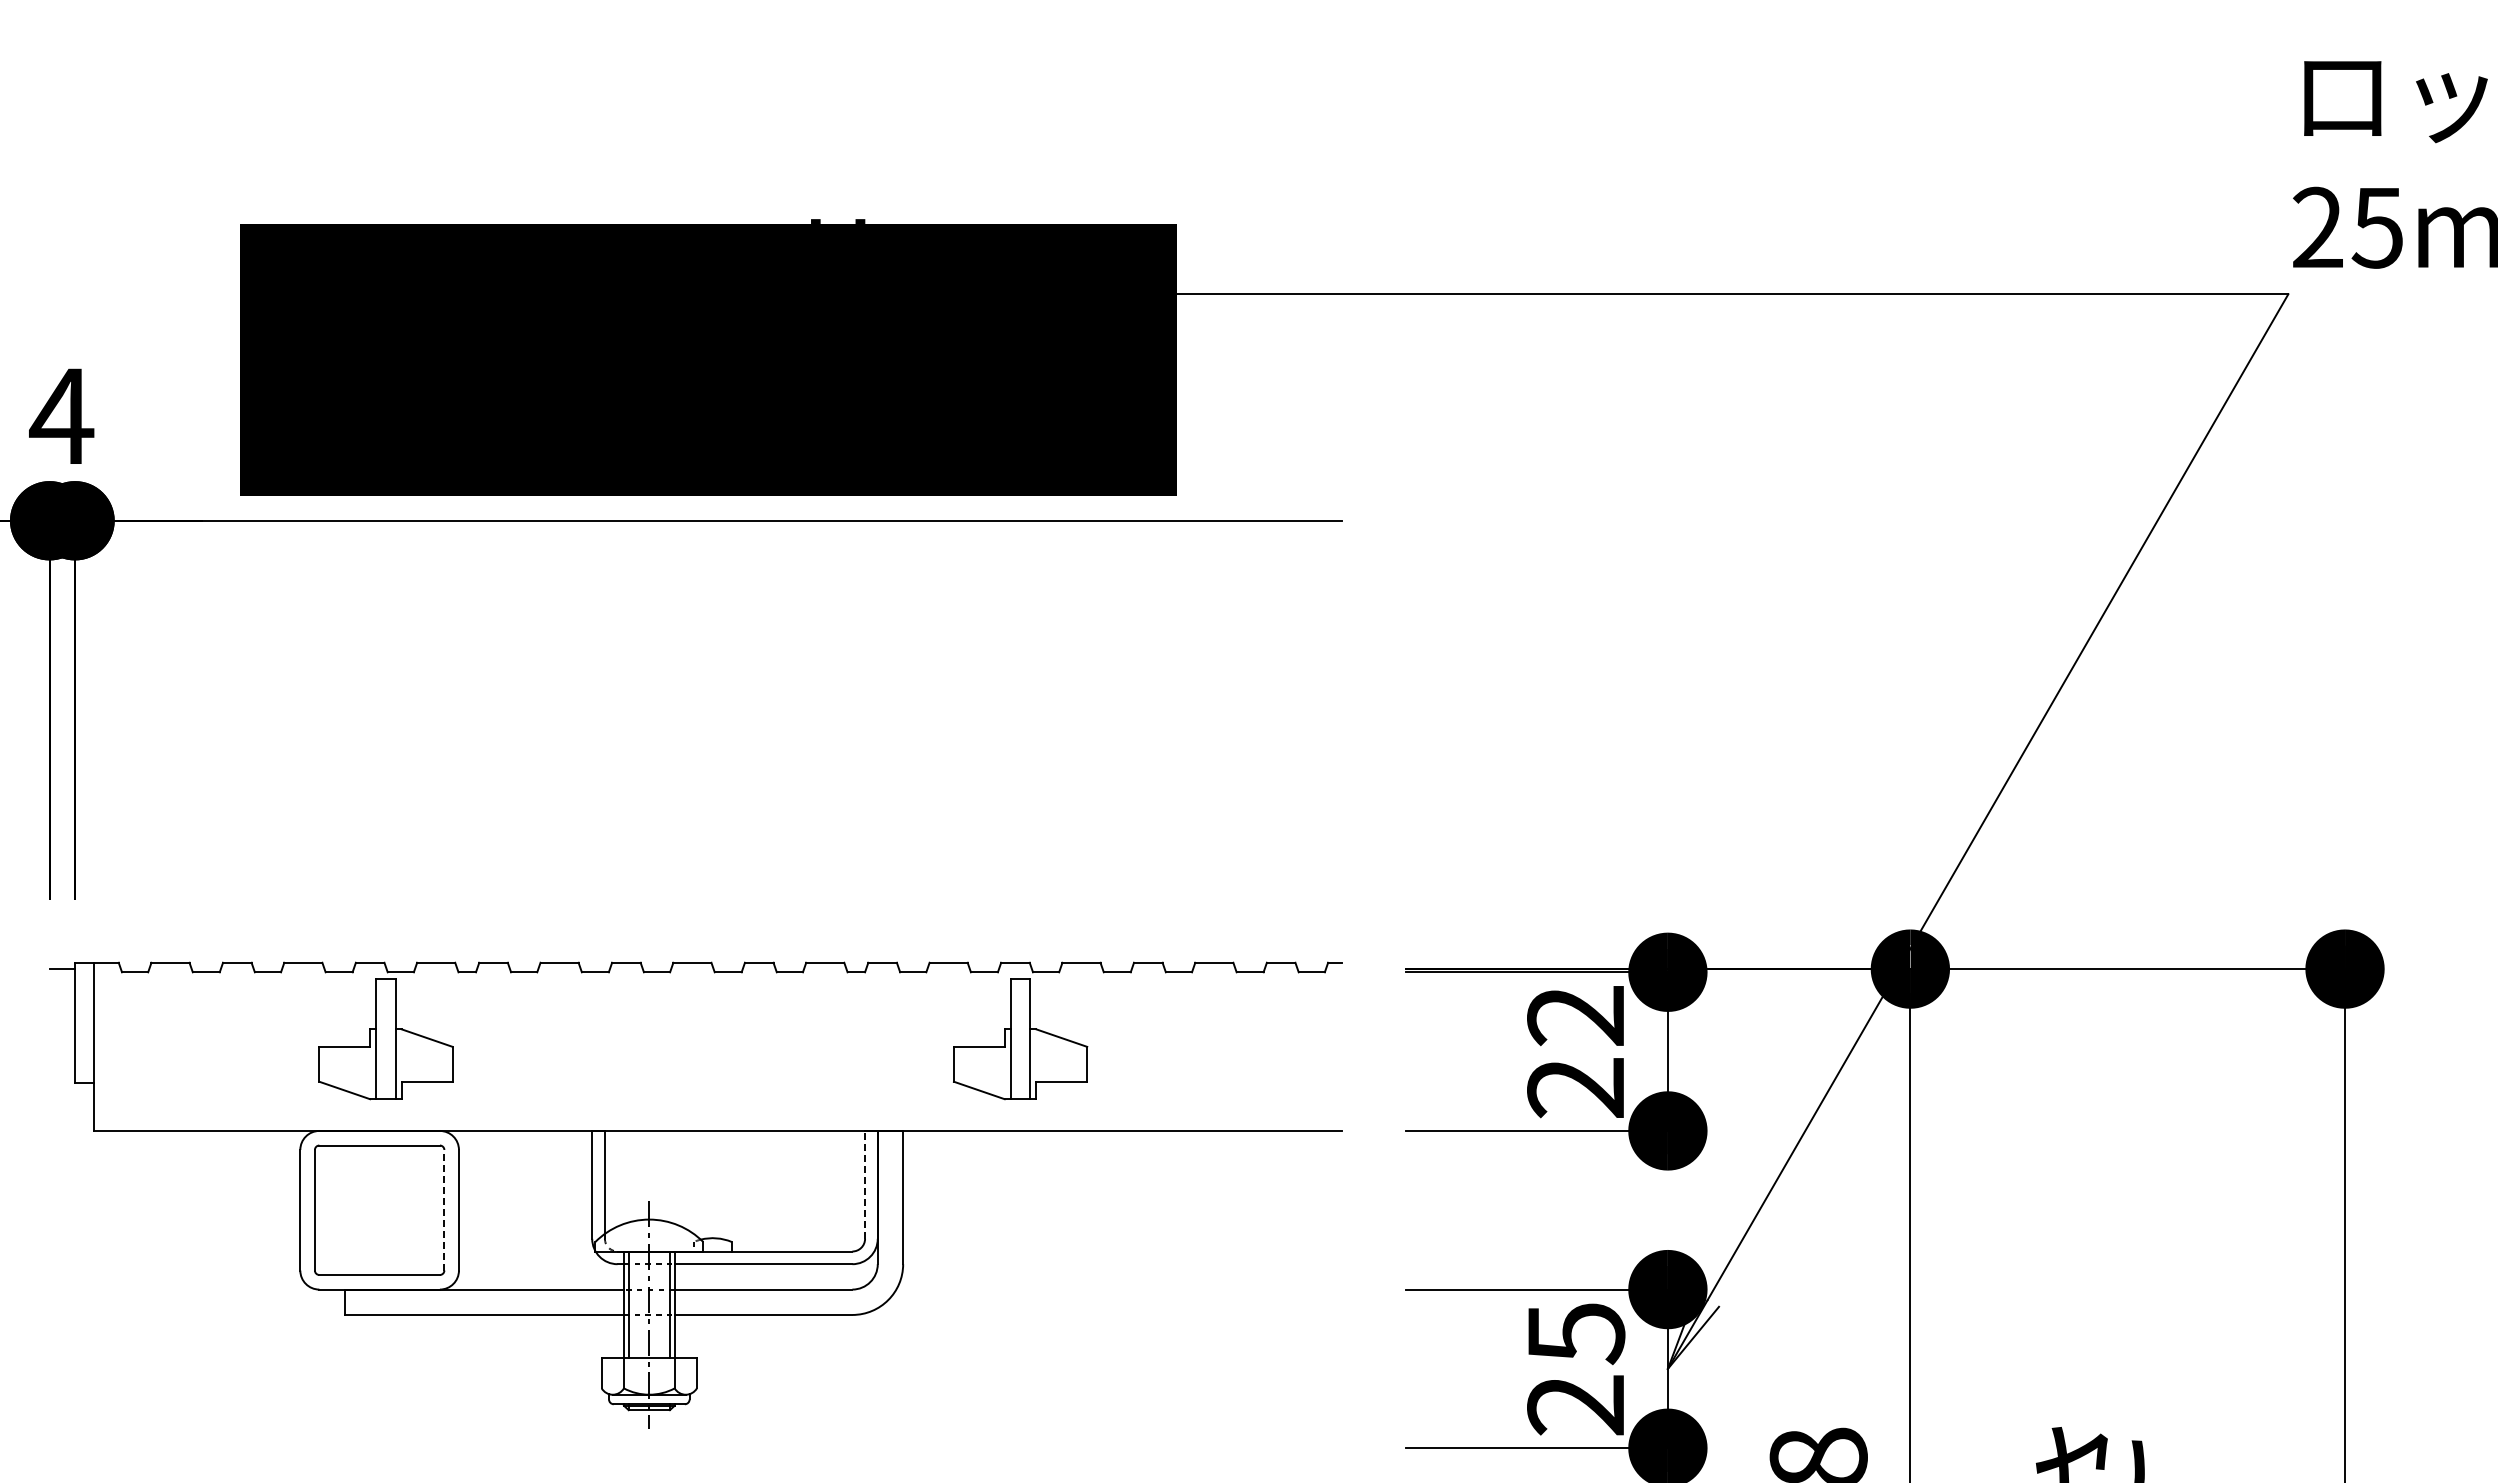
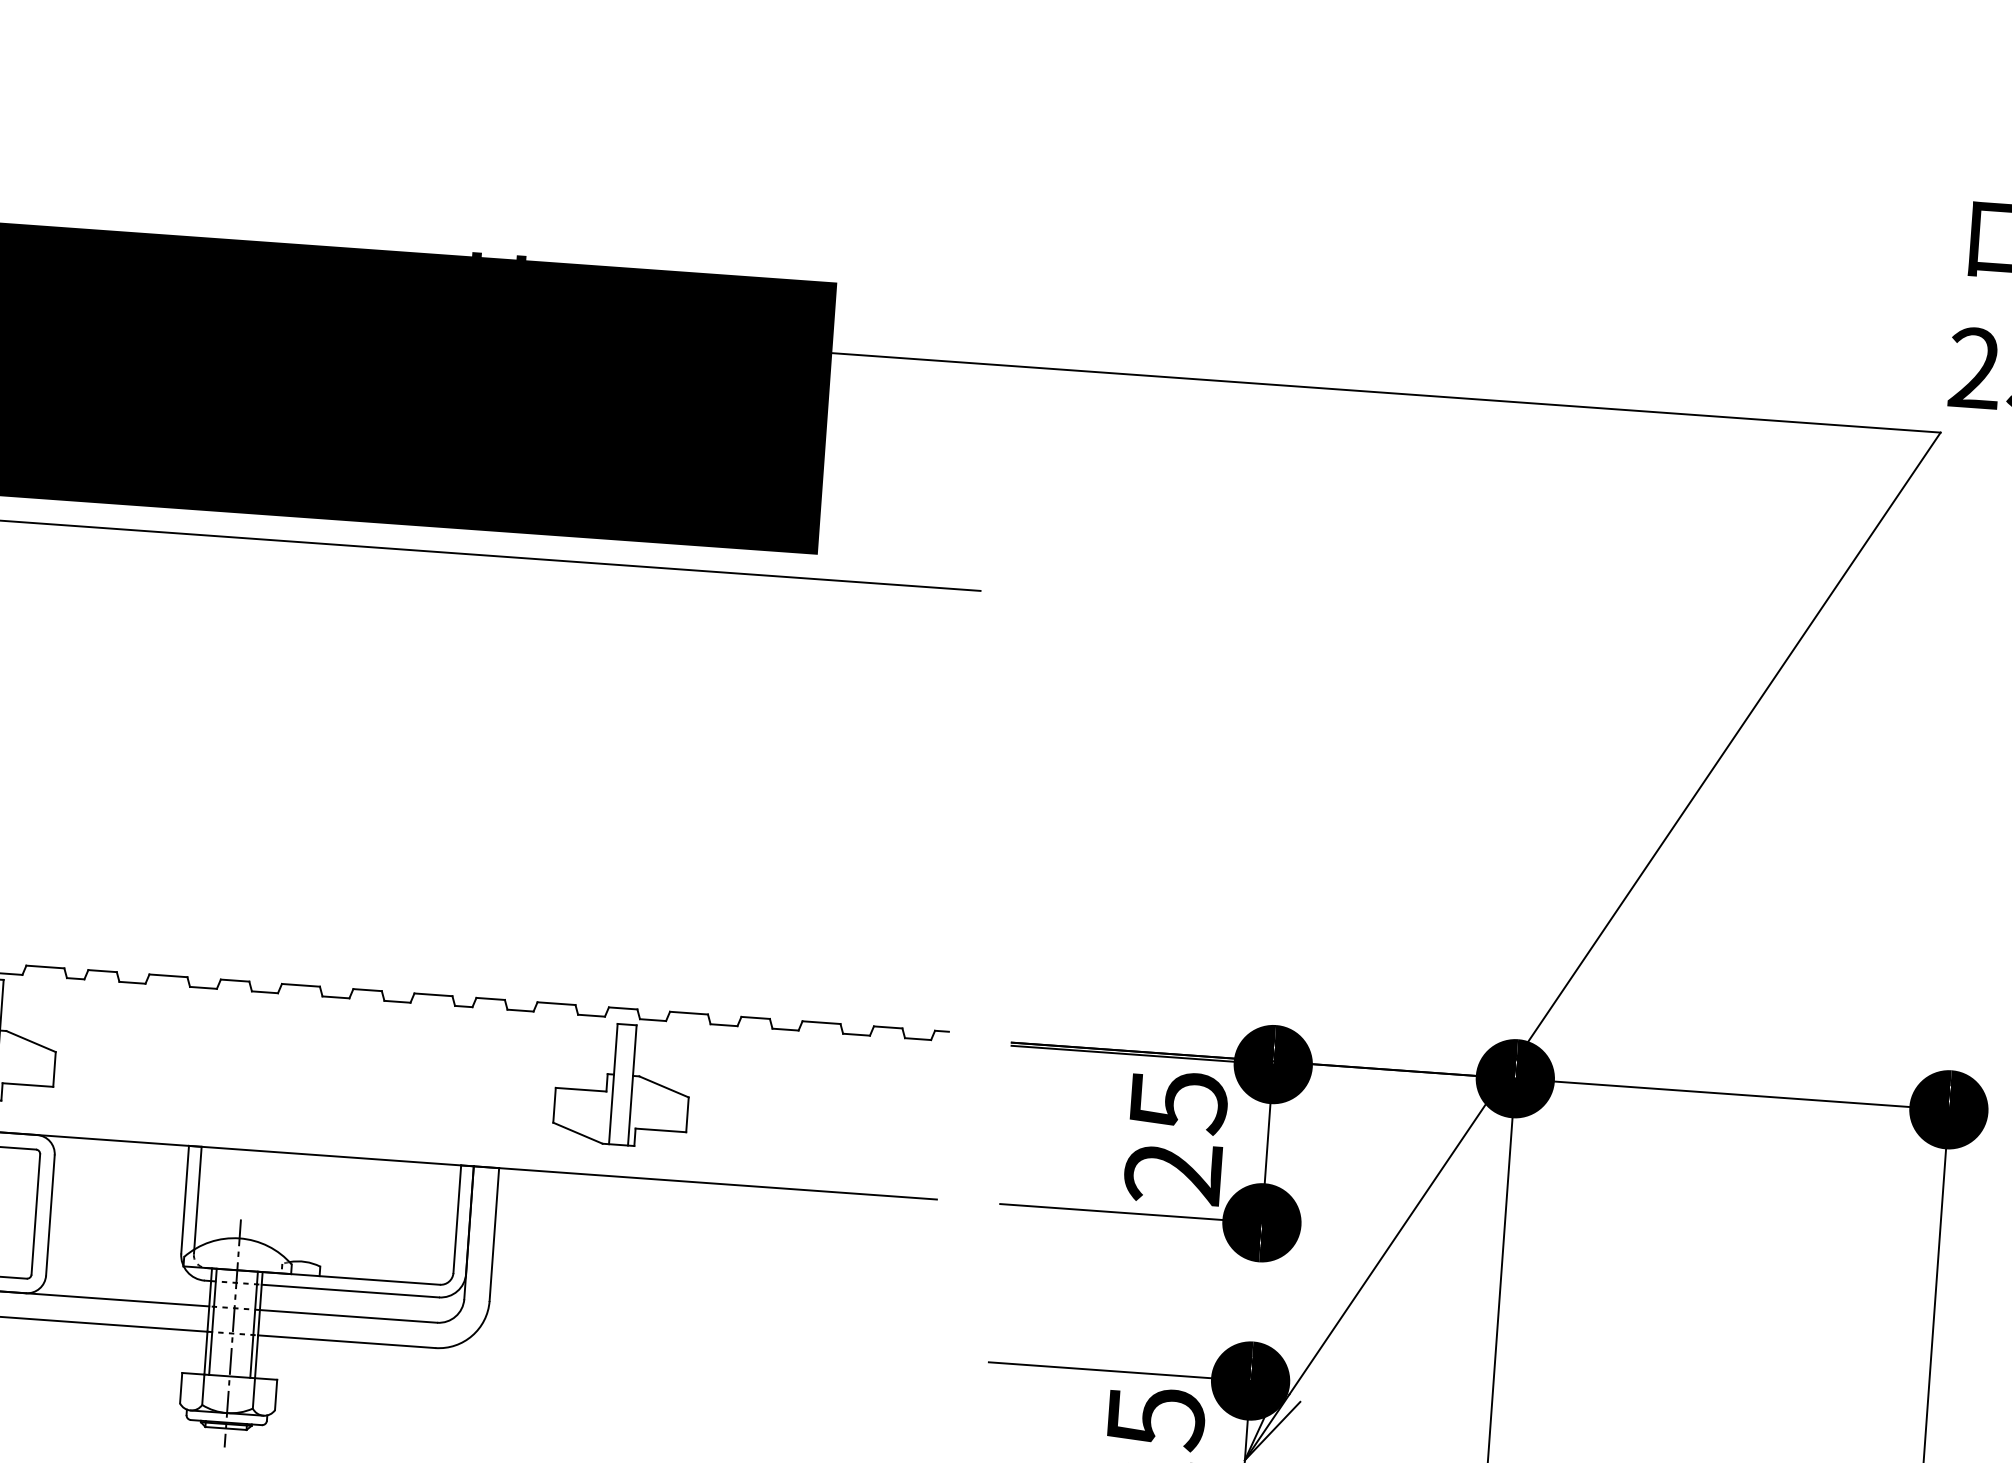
text: (1576, 1016) -> (1178, 1102), 22 -> 25
line: (865, 1184) -> (457, 1218), dashed -> solid
line: (444, 1209) -> (36, 1213), dashed -> solid

